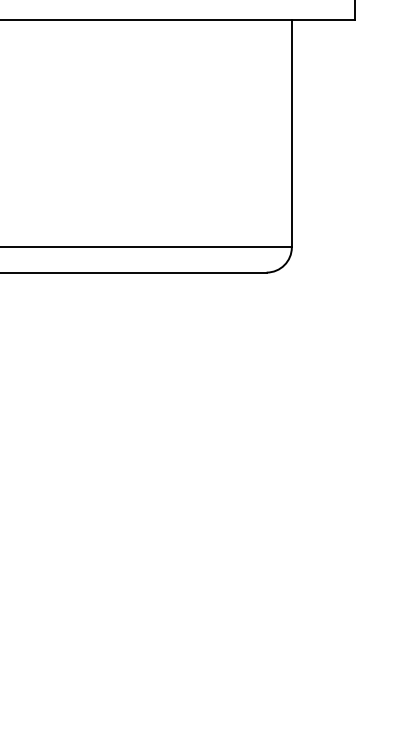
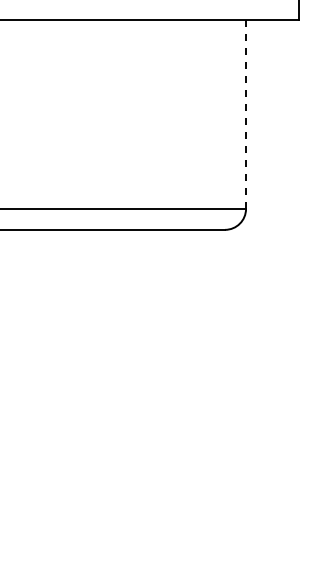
line: (291, 133) -> (245, 114), solid -> dashed

